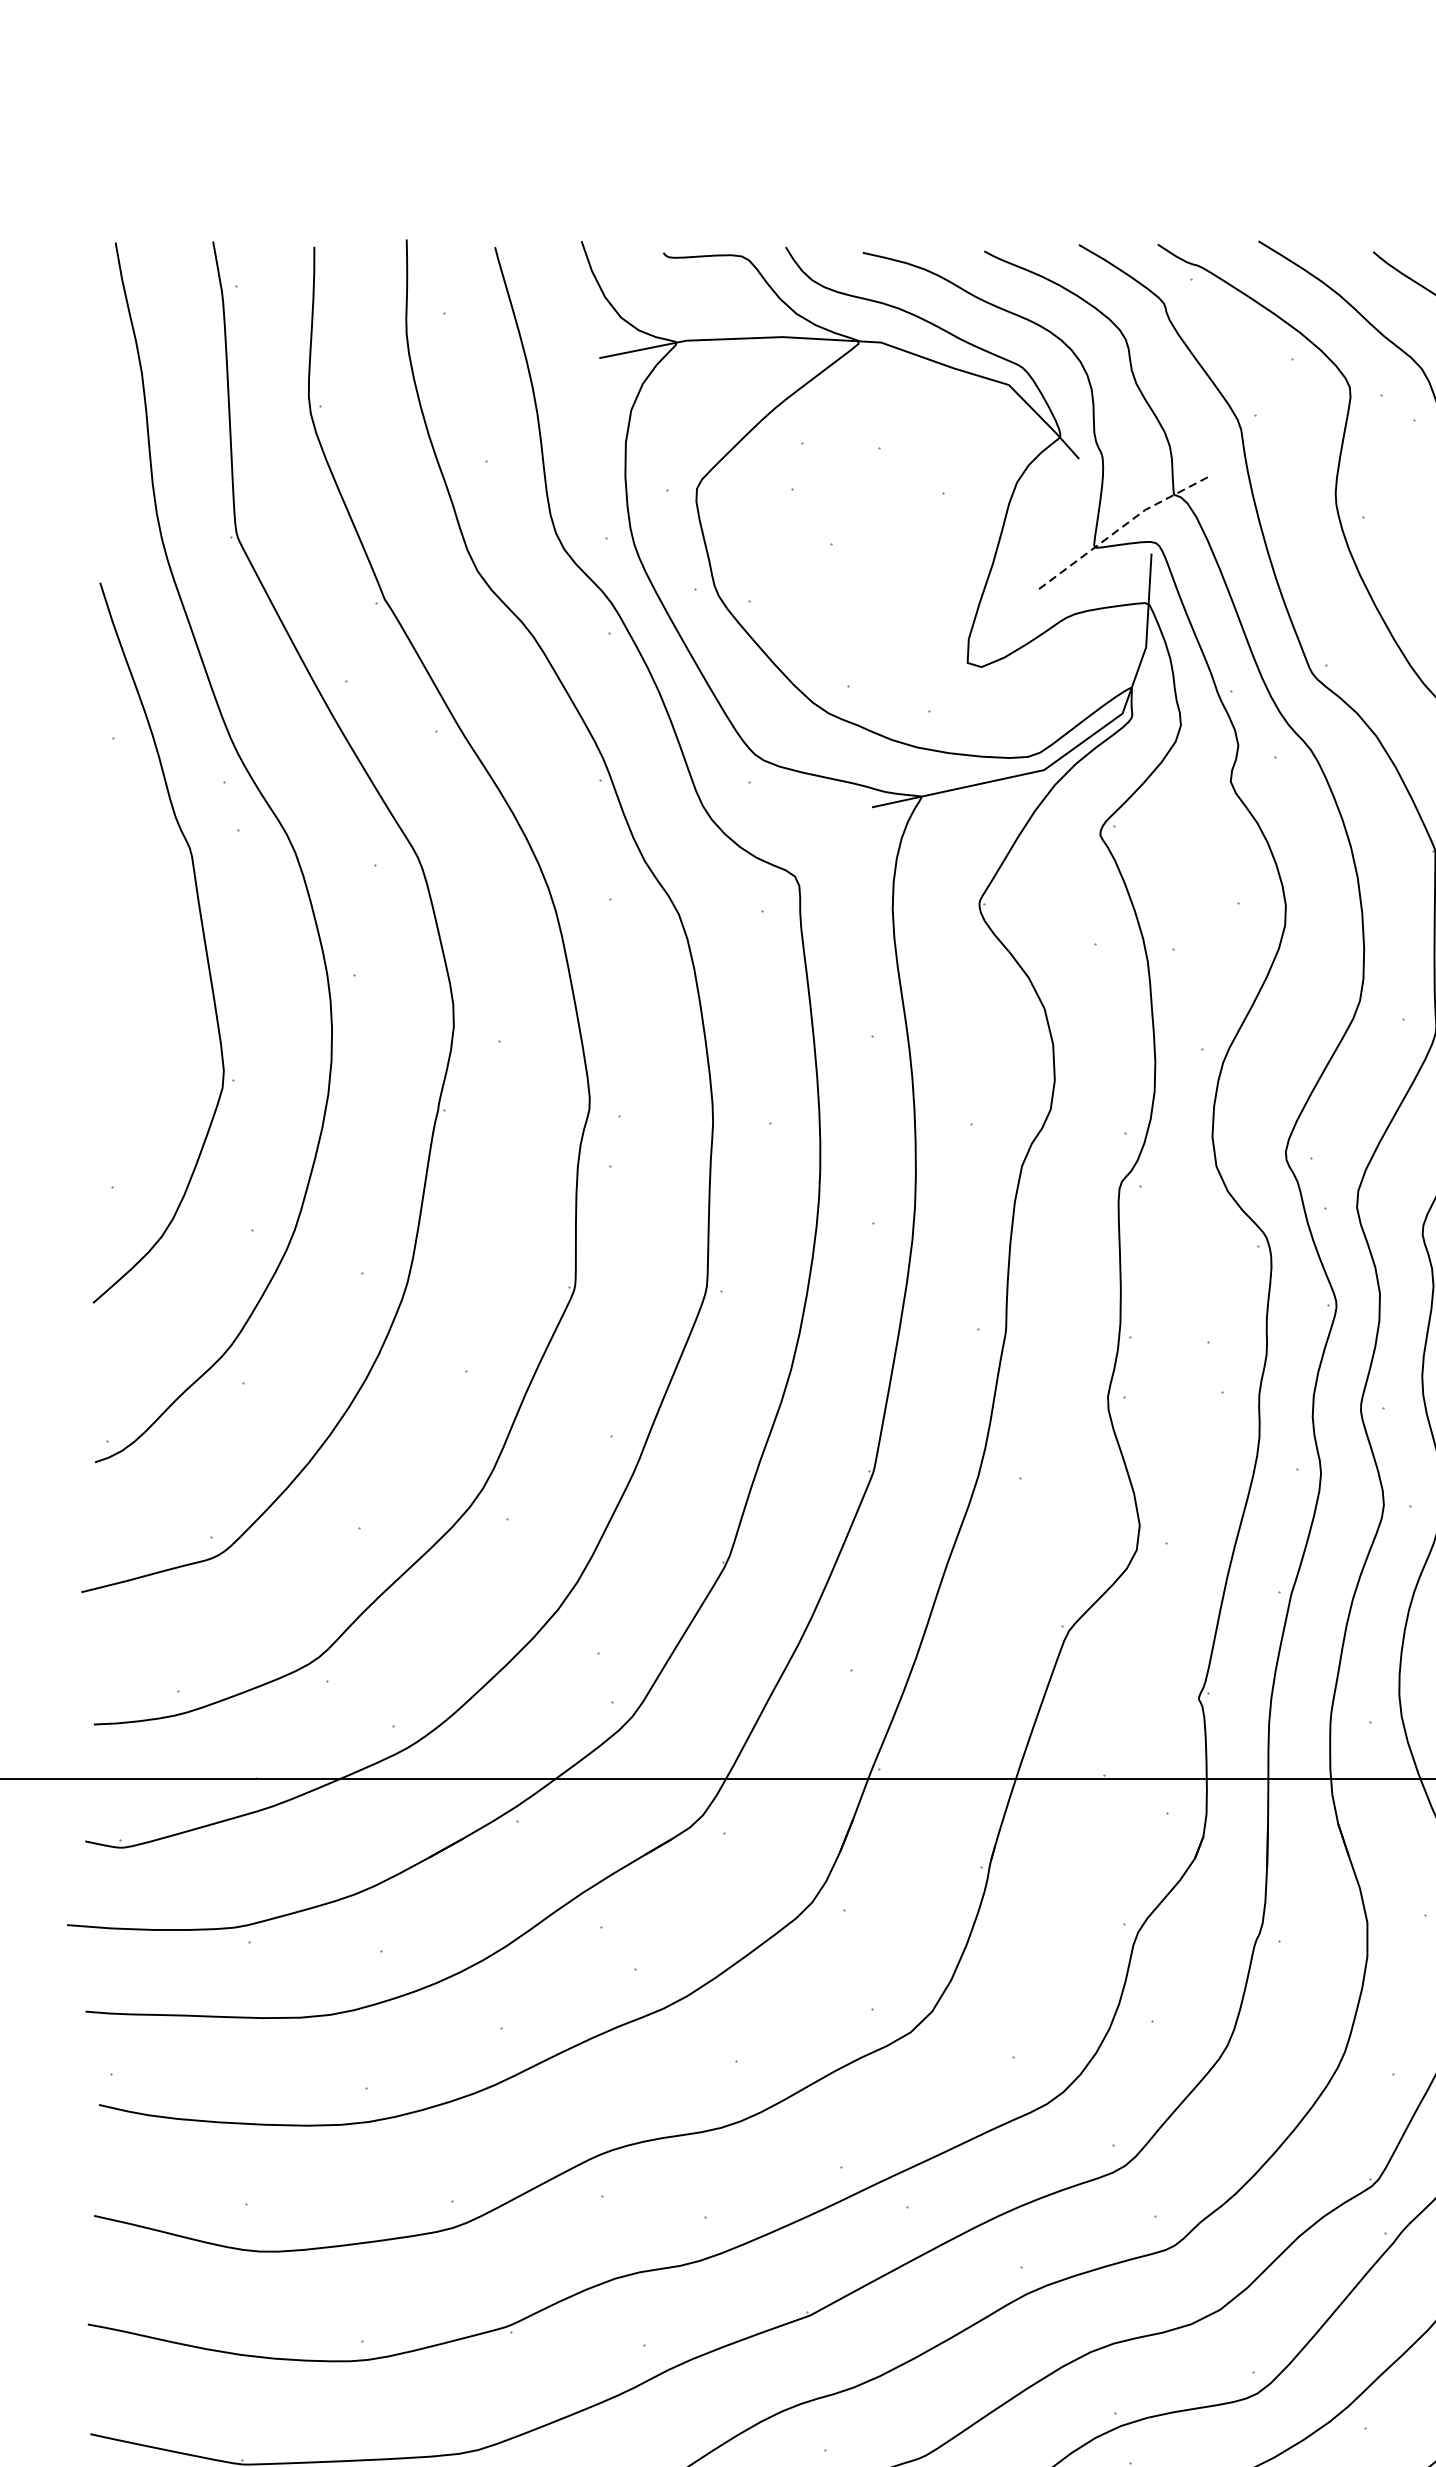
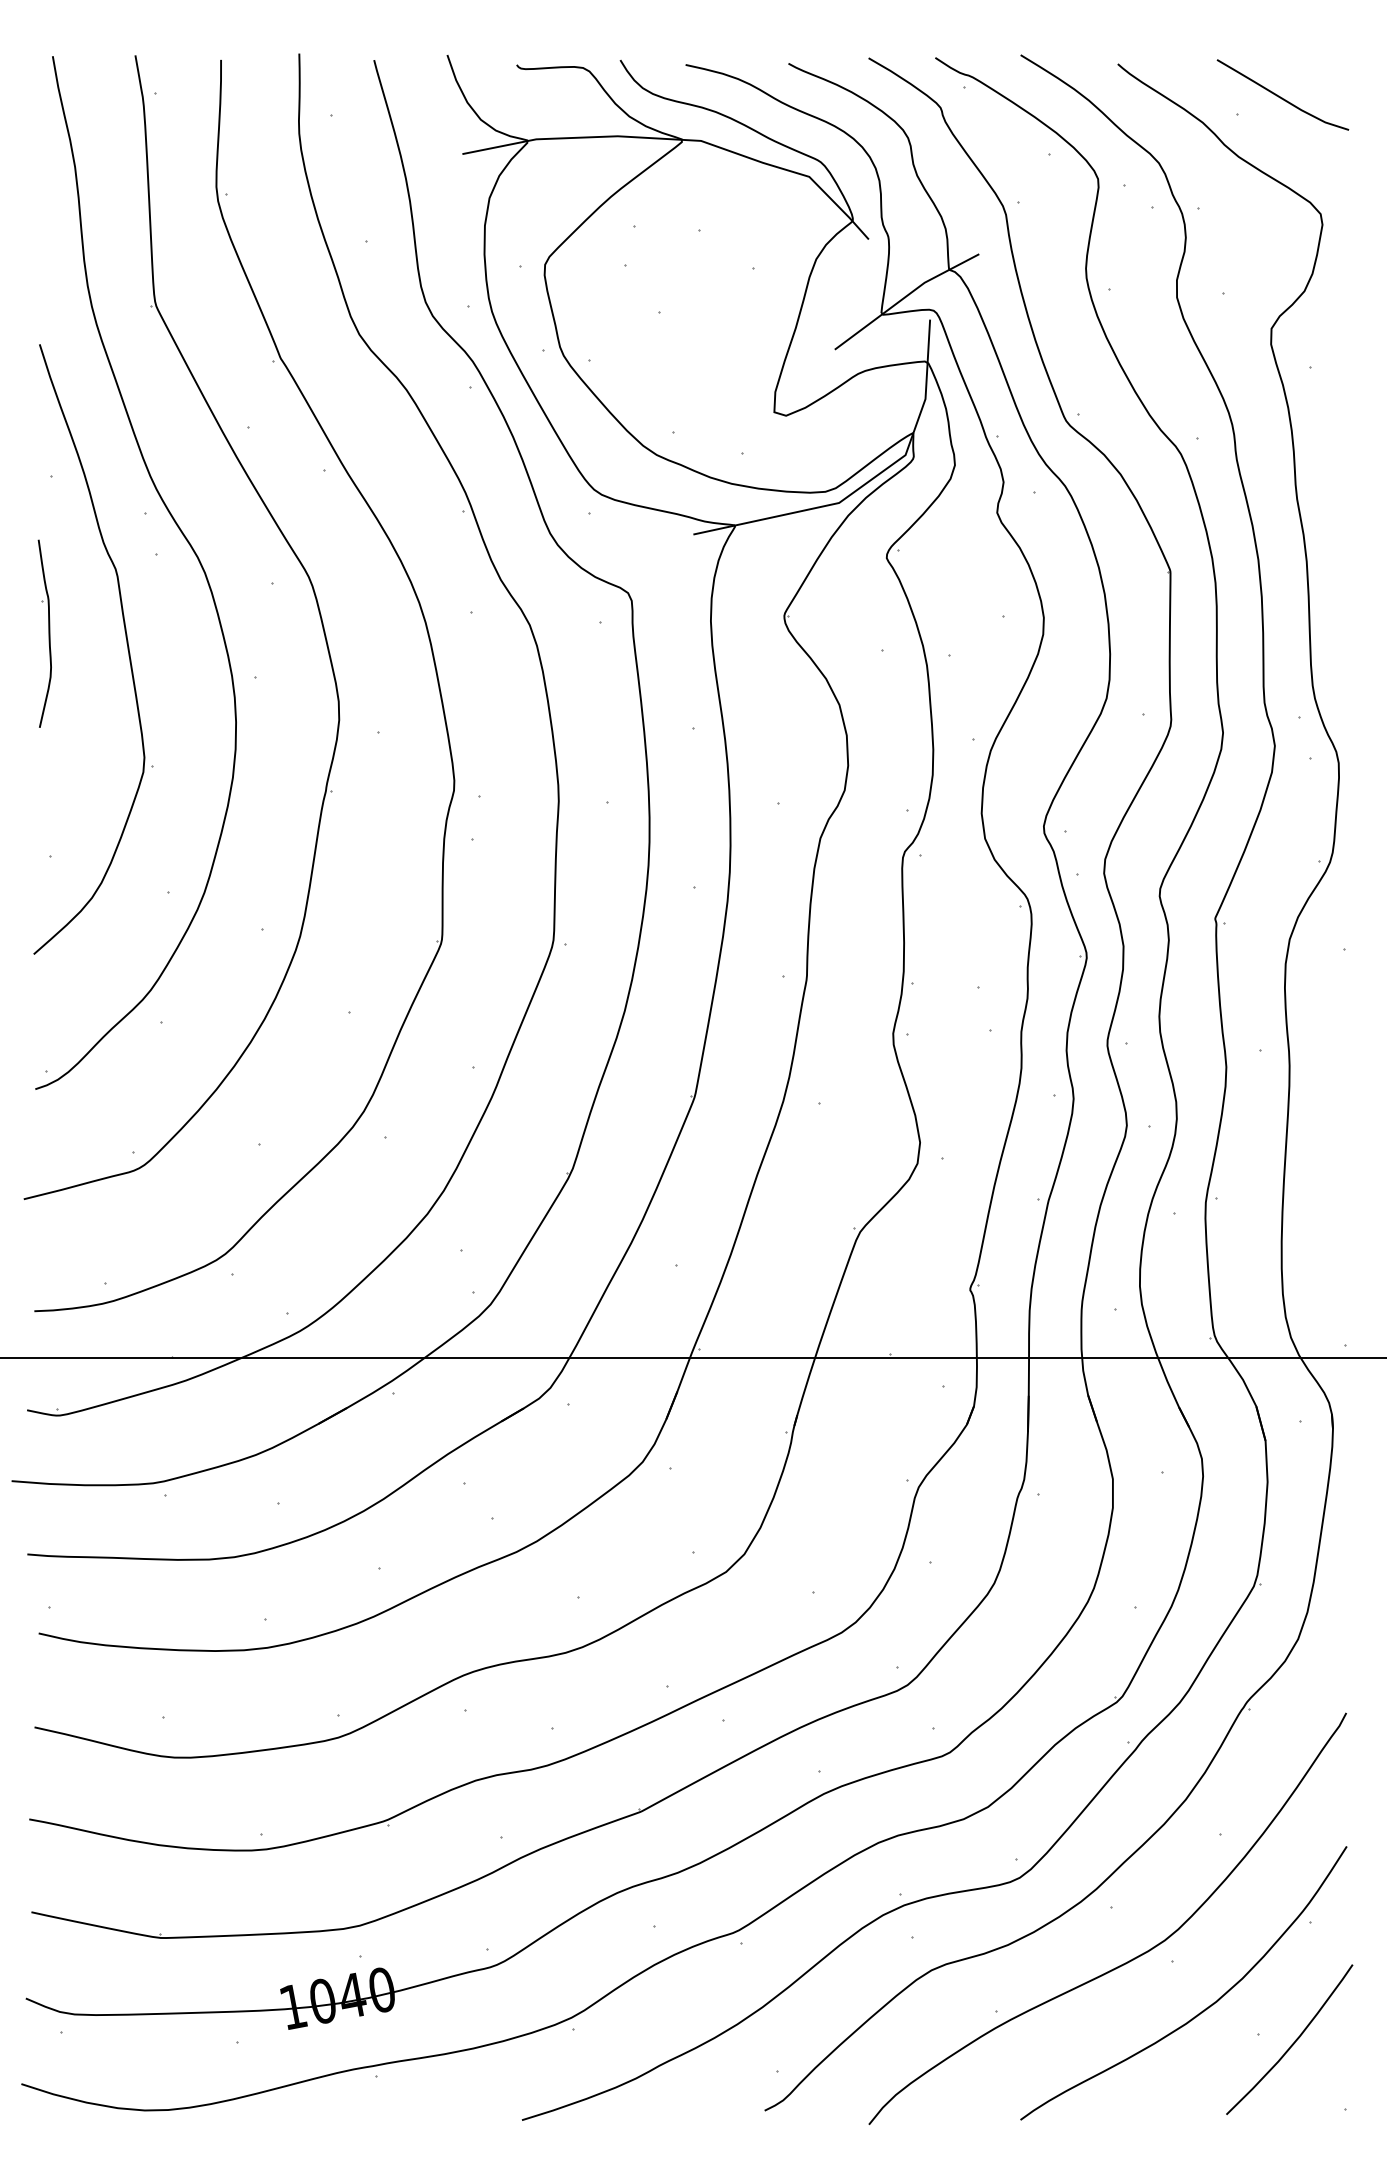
line: (1121, 527) -> (904, 297), dashed -> solid
part: (105, 924) -> (44, 633), added

